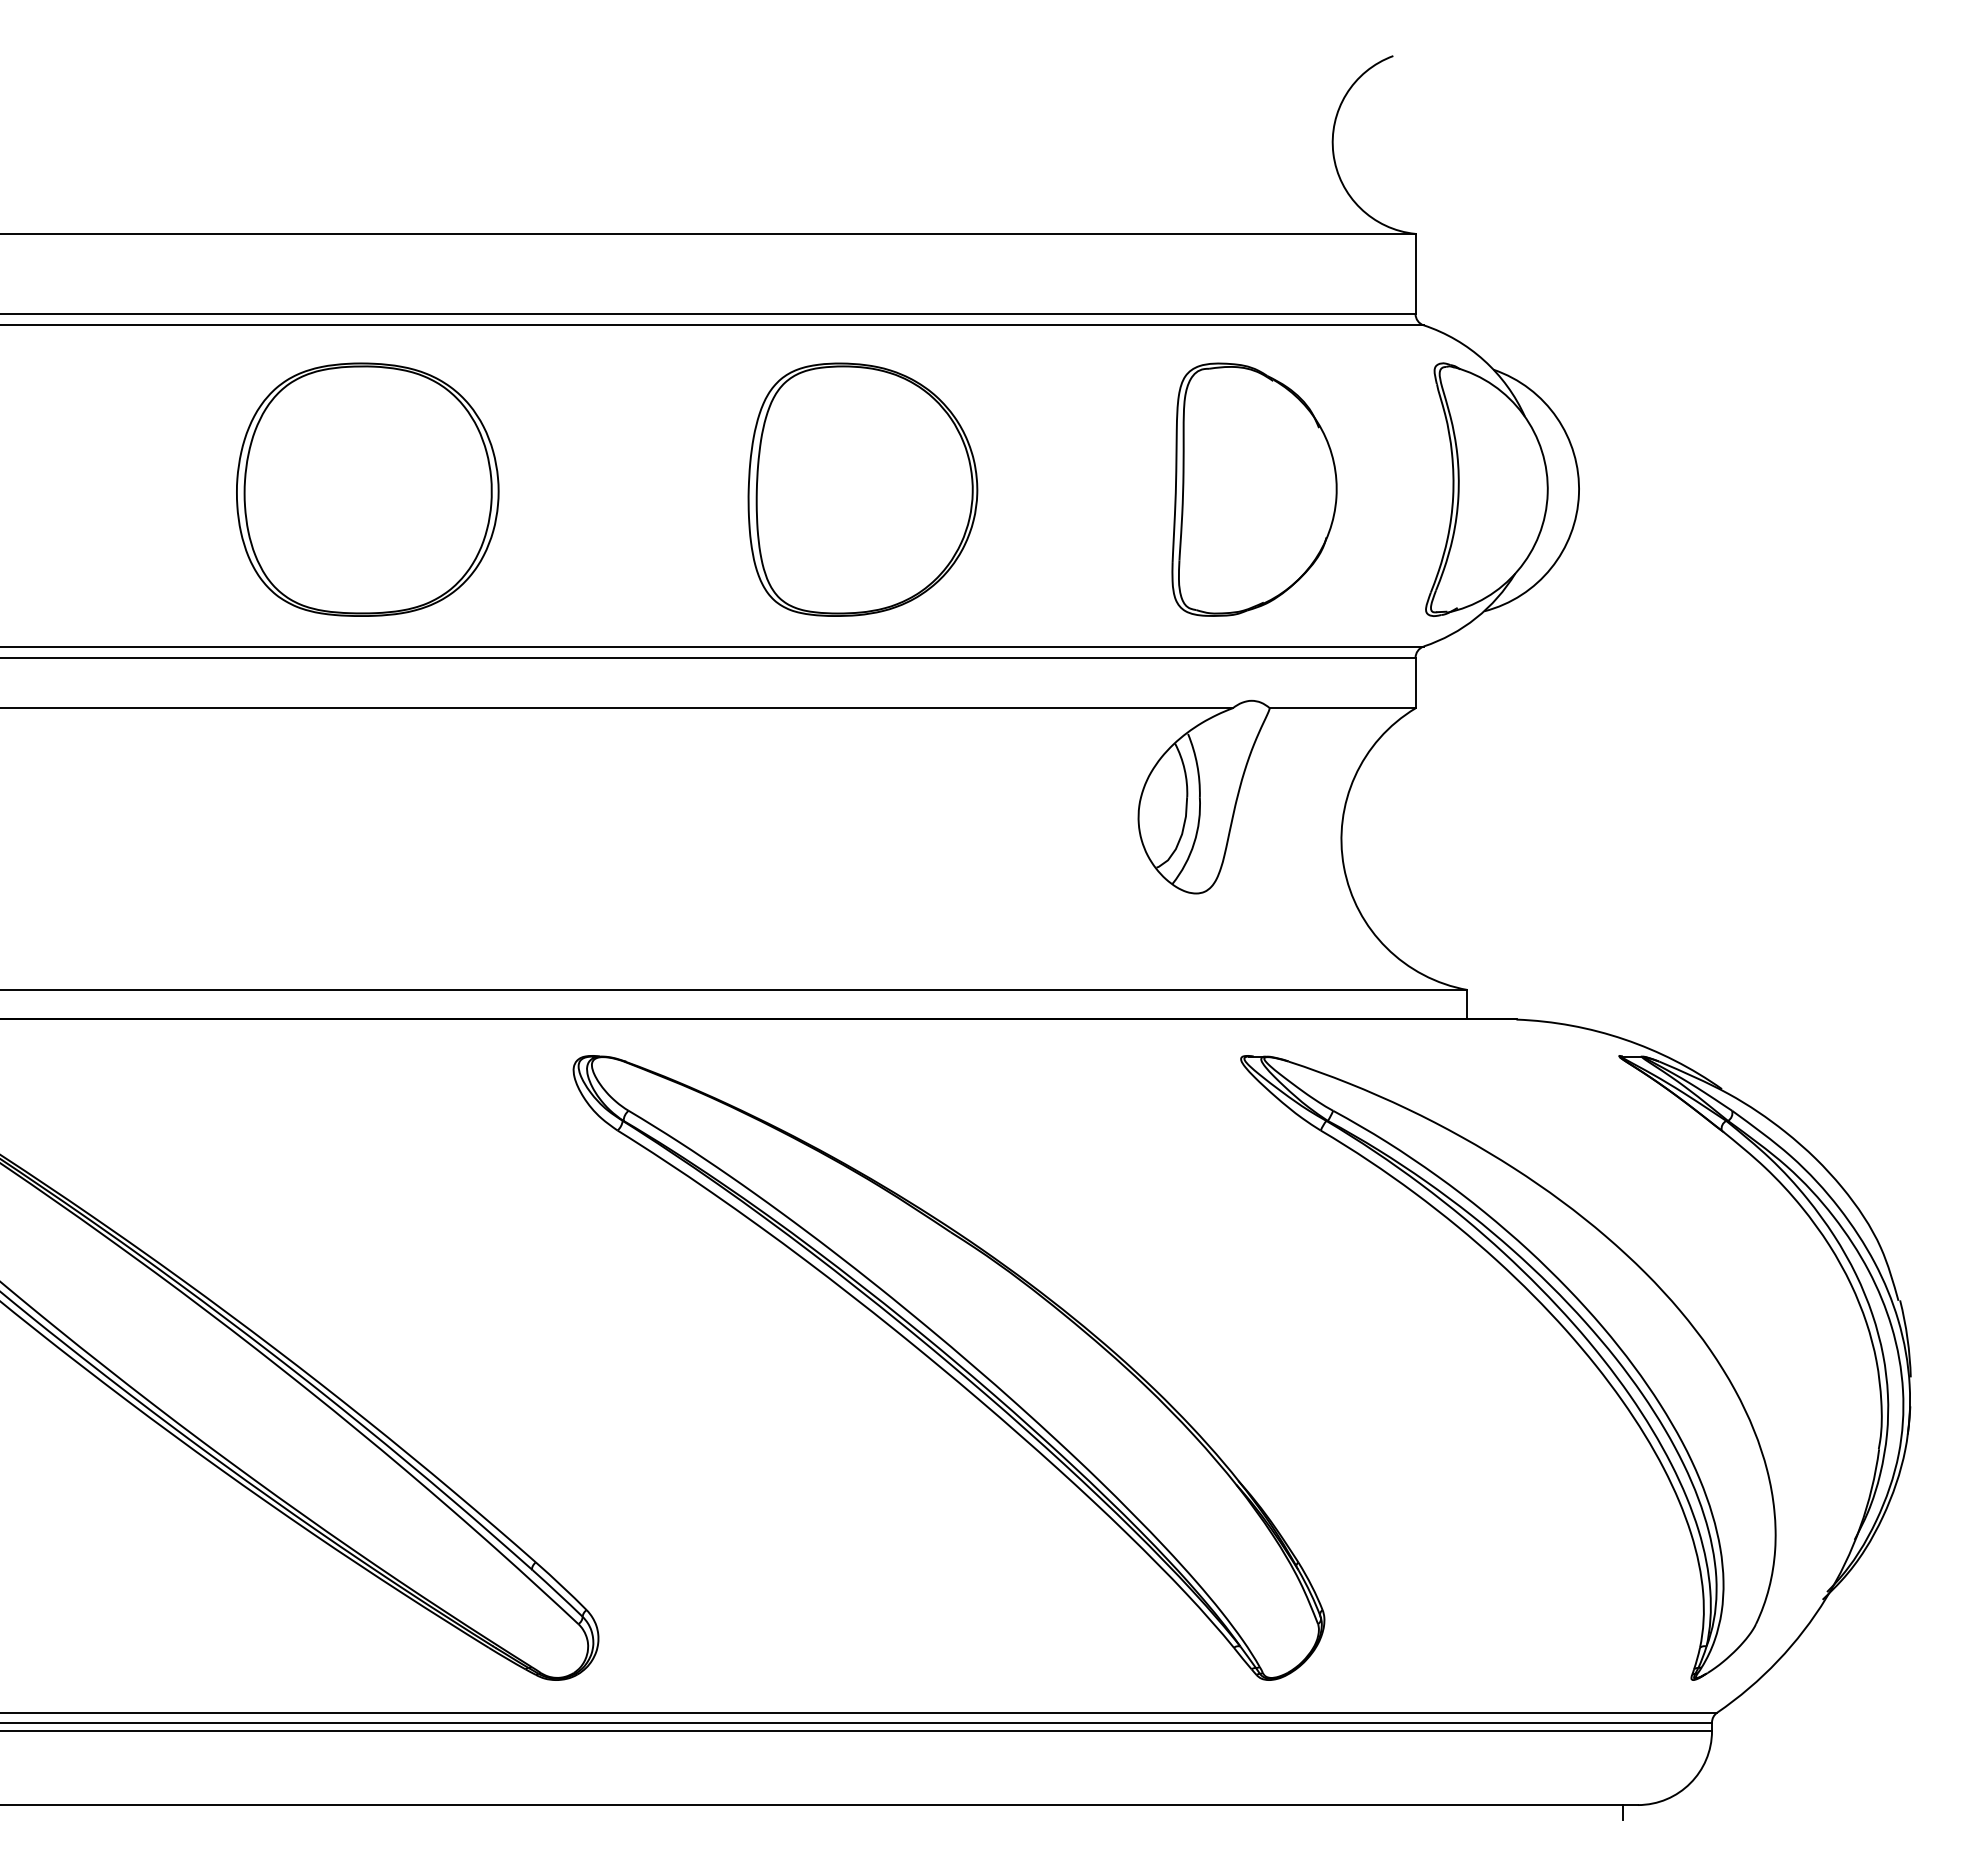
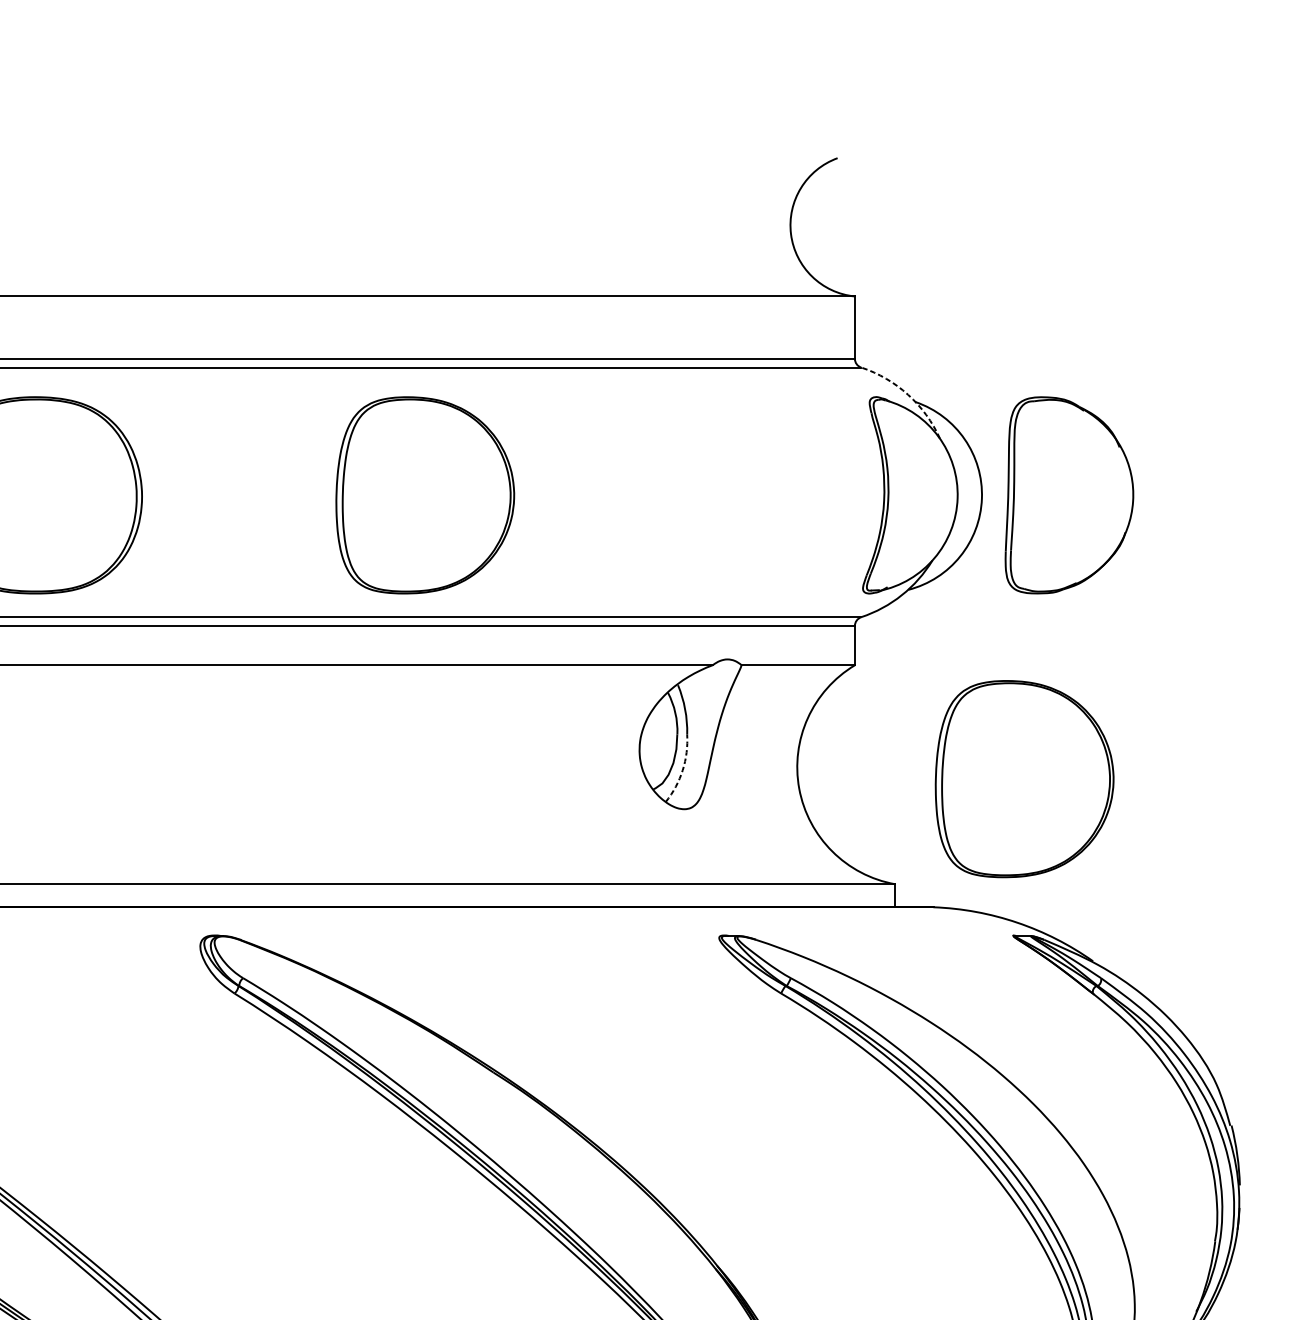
arc: (1484, 360) -> (908, 394), solid -> dashed
part: (1254, 489) -> (1069, 495), moved
arc: (1194, 843) -> (683, 770), solid -> dashed
part: (1633, 854) -> (1024, 778), added

